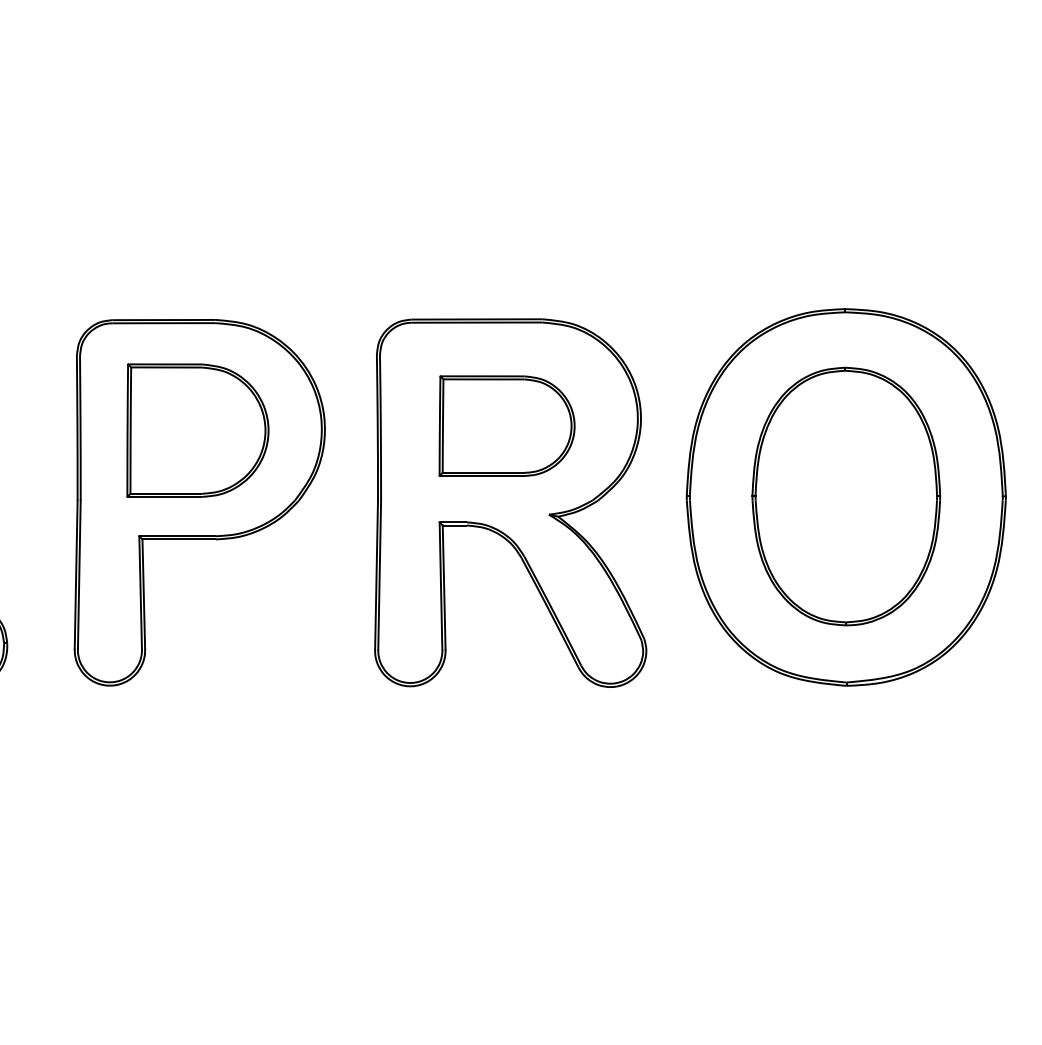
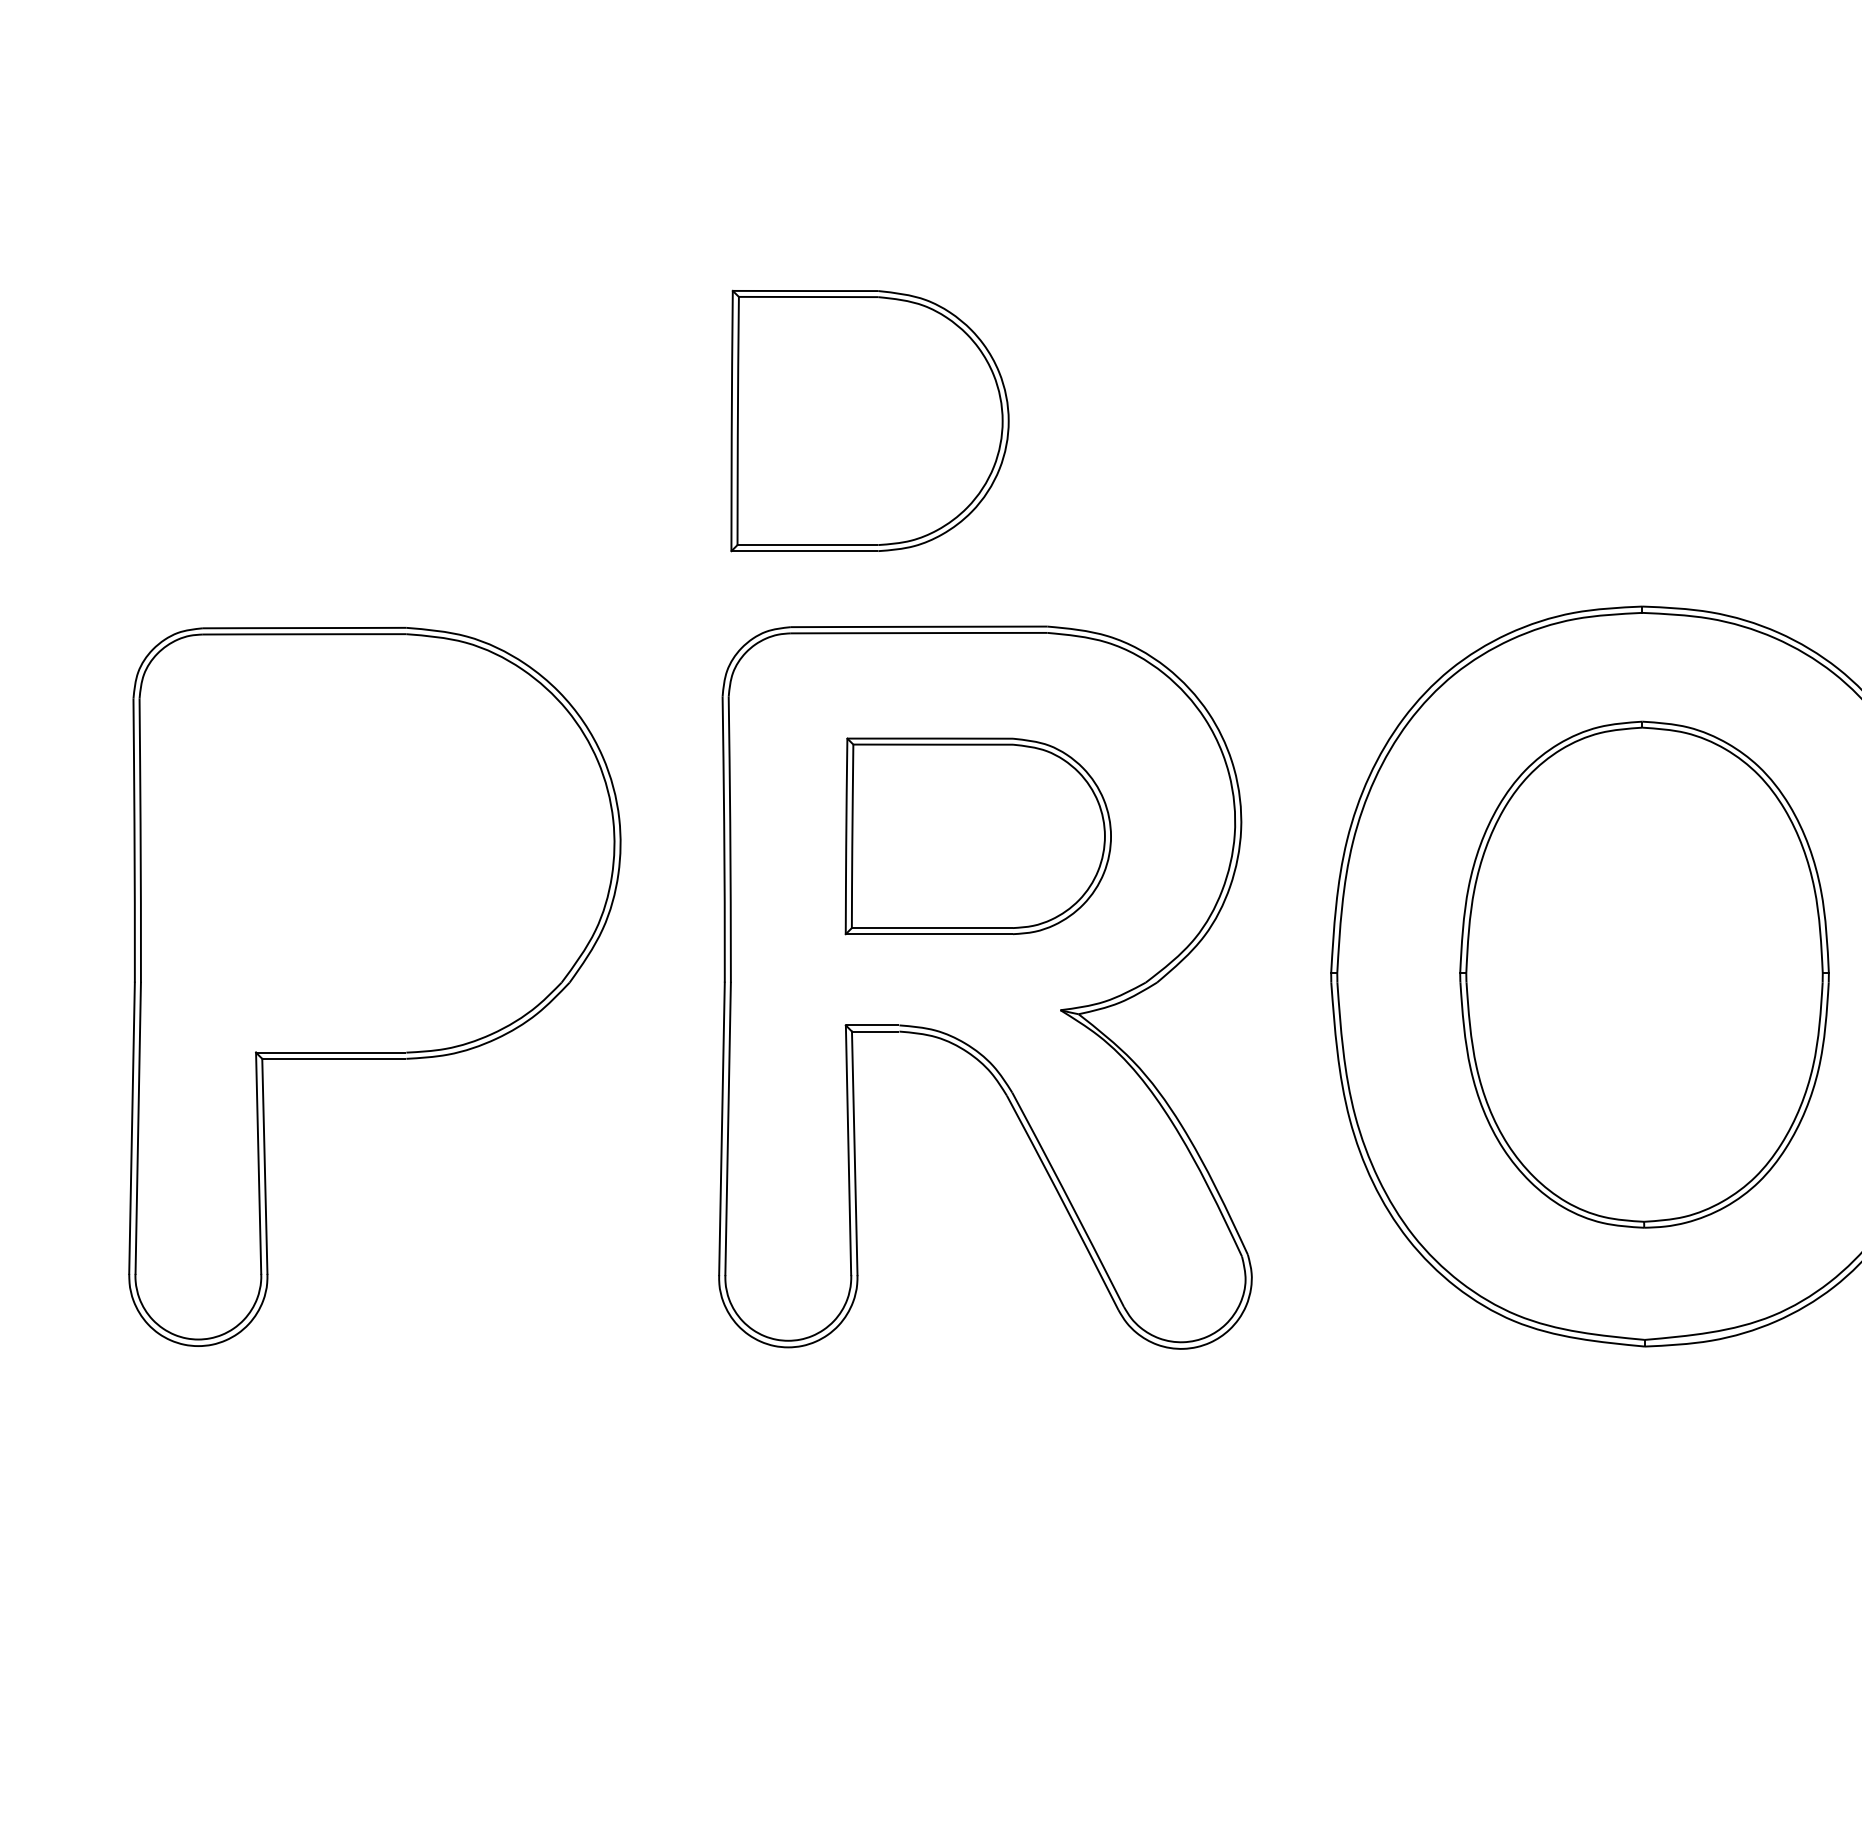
part: (197, 430) -> (869, 420), moved

